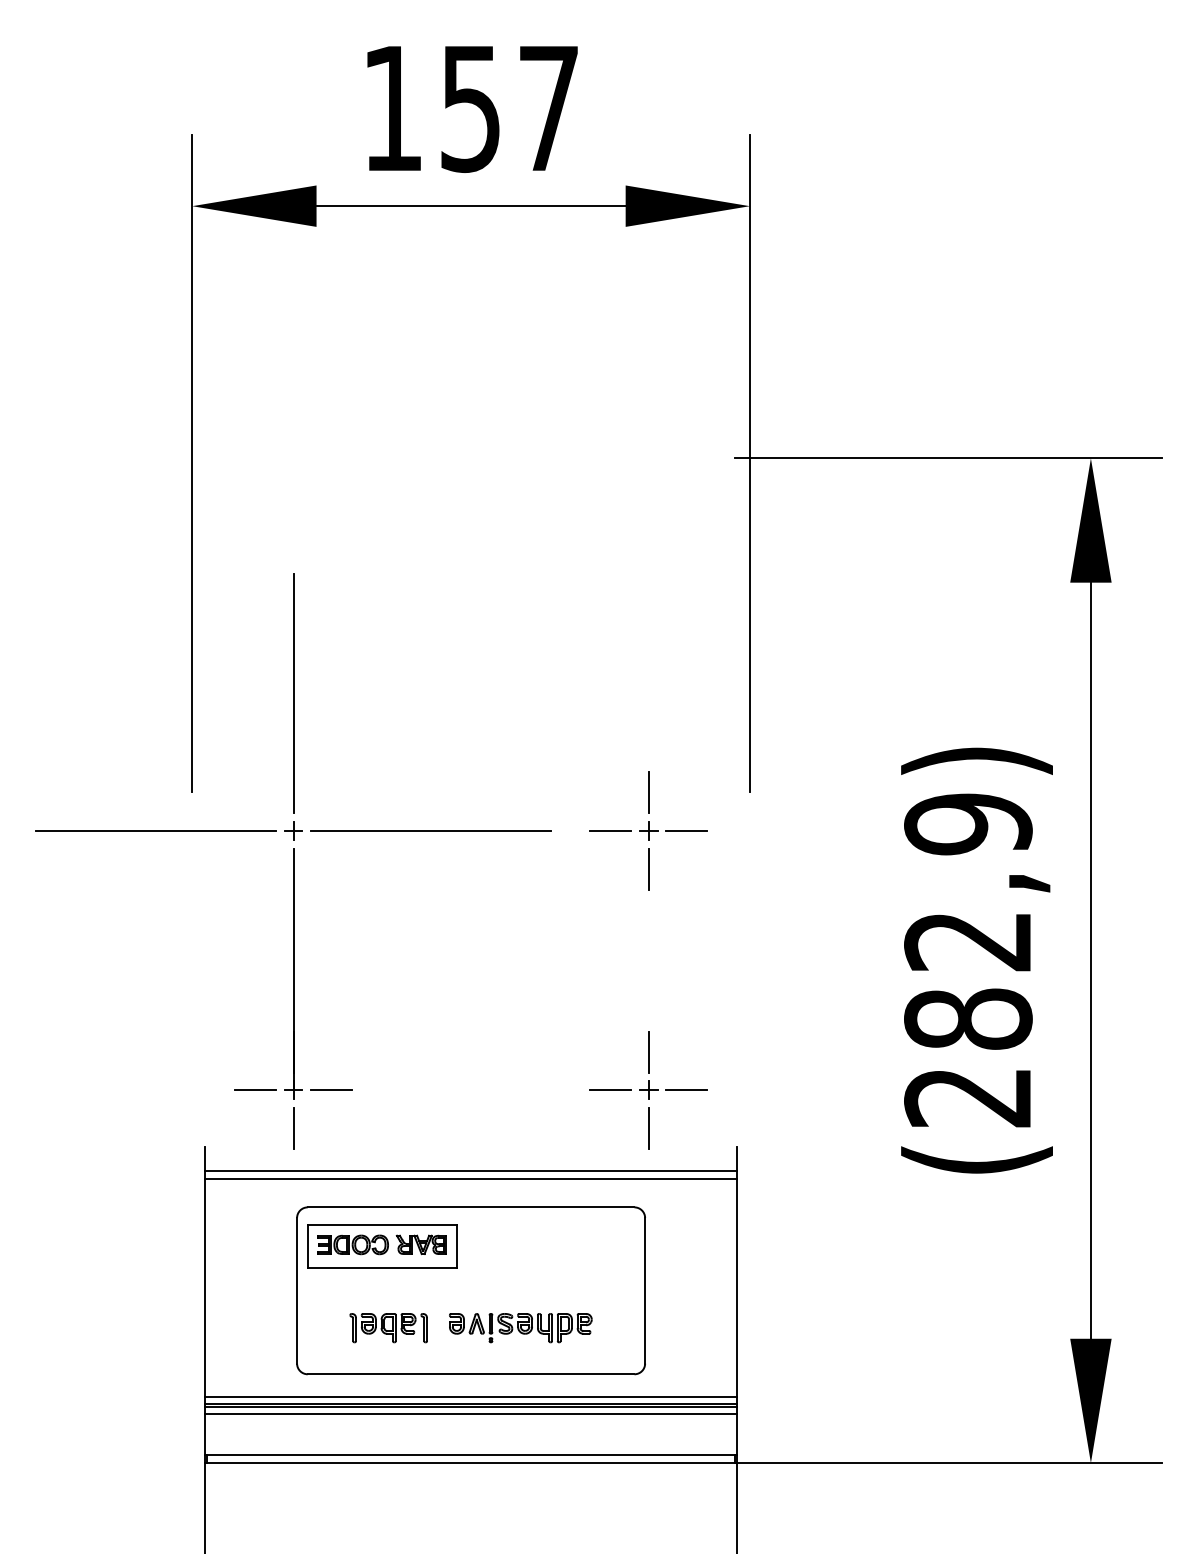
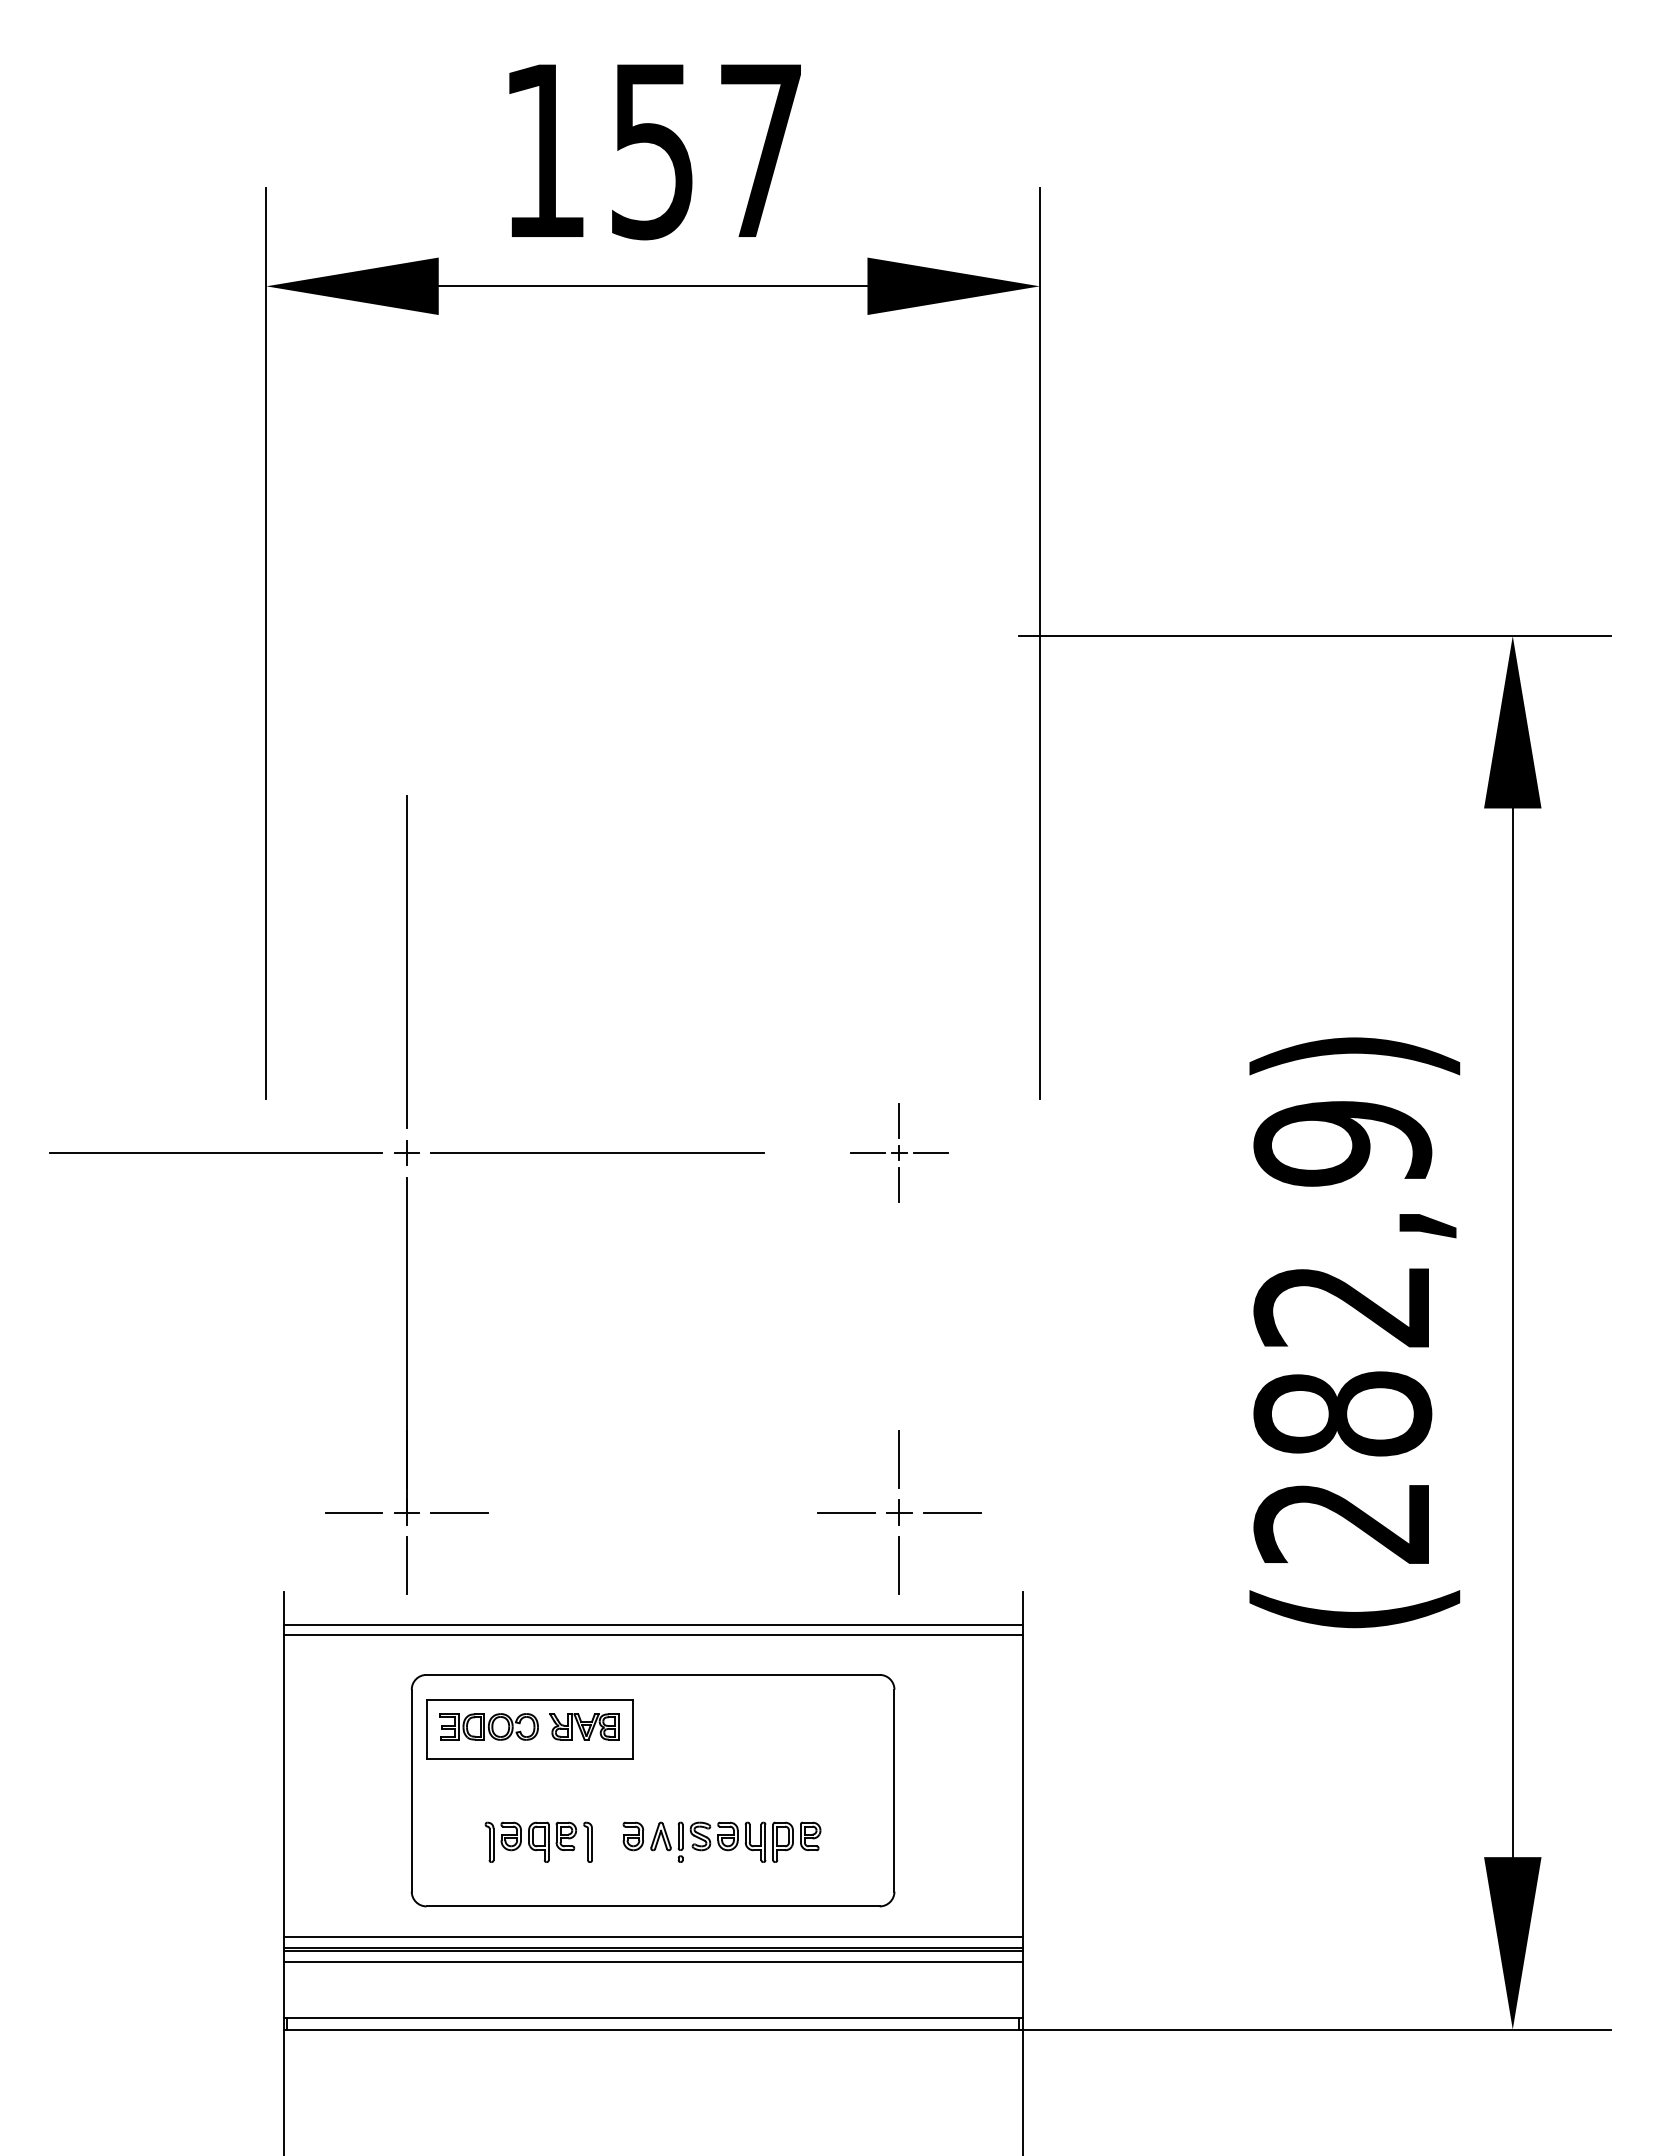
part: (648, 830) -> (899, 1152), size x0.6

